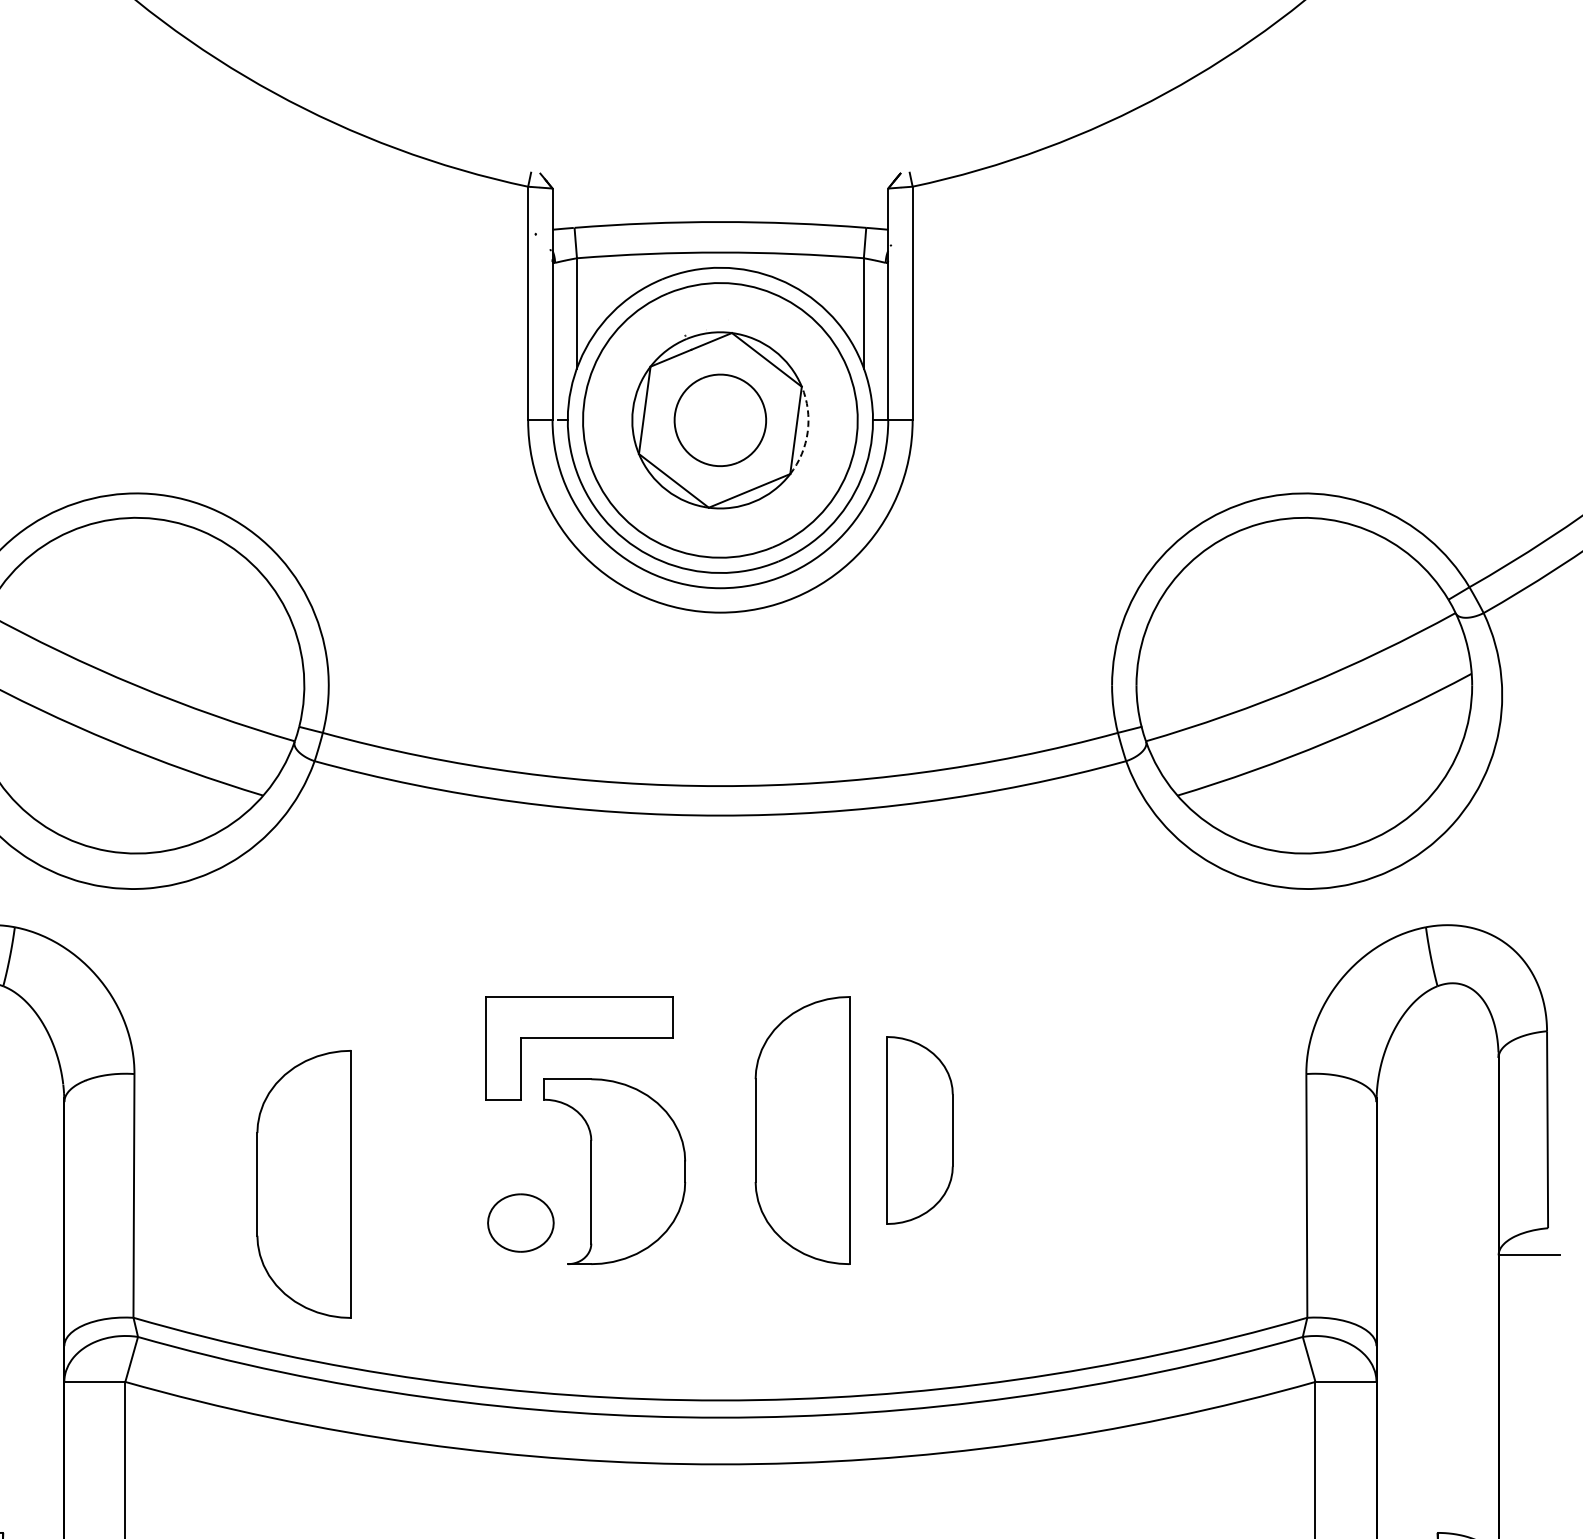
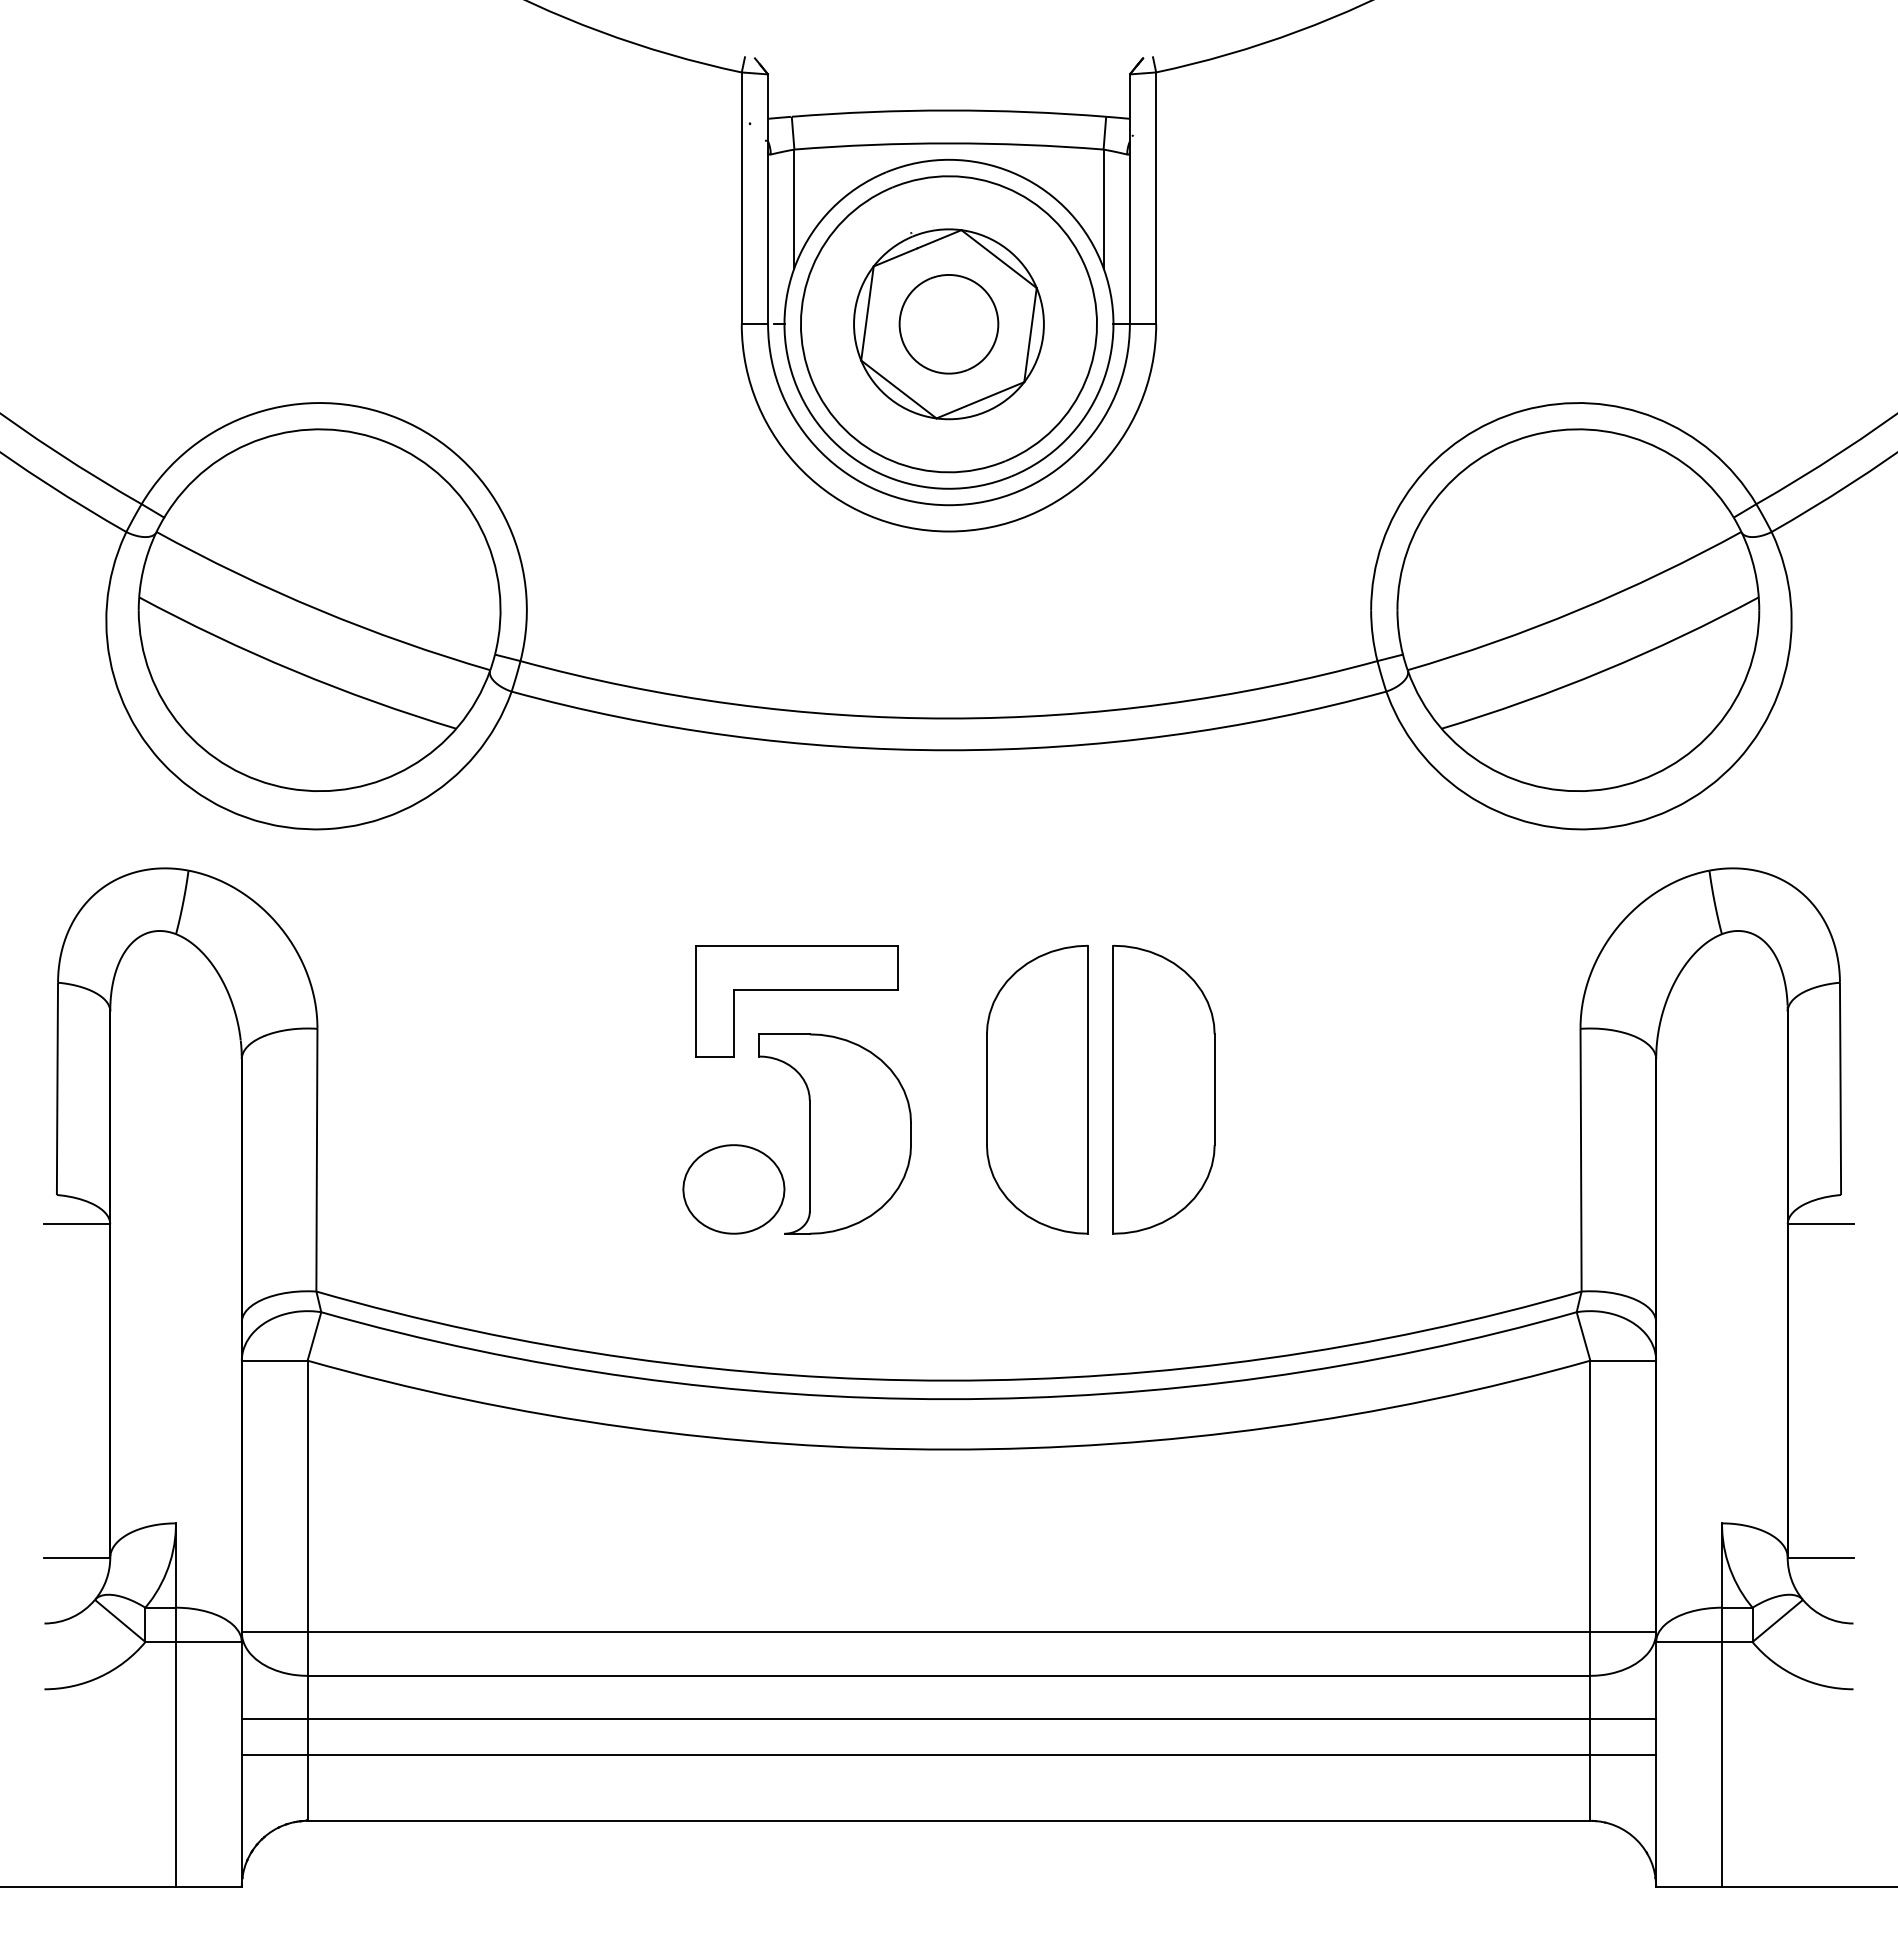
arc: (808, 431) -> (1043, 336), dashed -> solid
part: (919, 1130) -> (1163, 1089), size x1.43
part: (304, 1184) -> (500, 1147), removed
part: (520, 1223) -> (733, 1189), size x1.43

